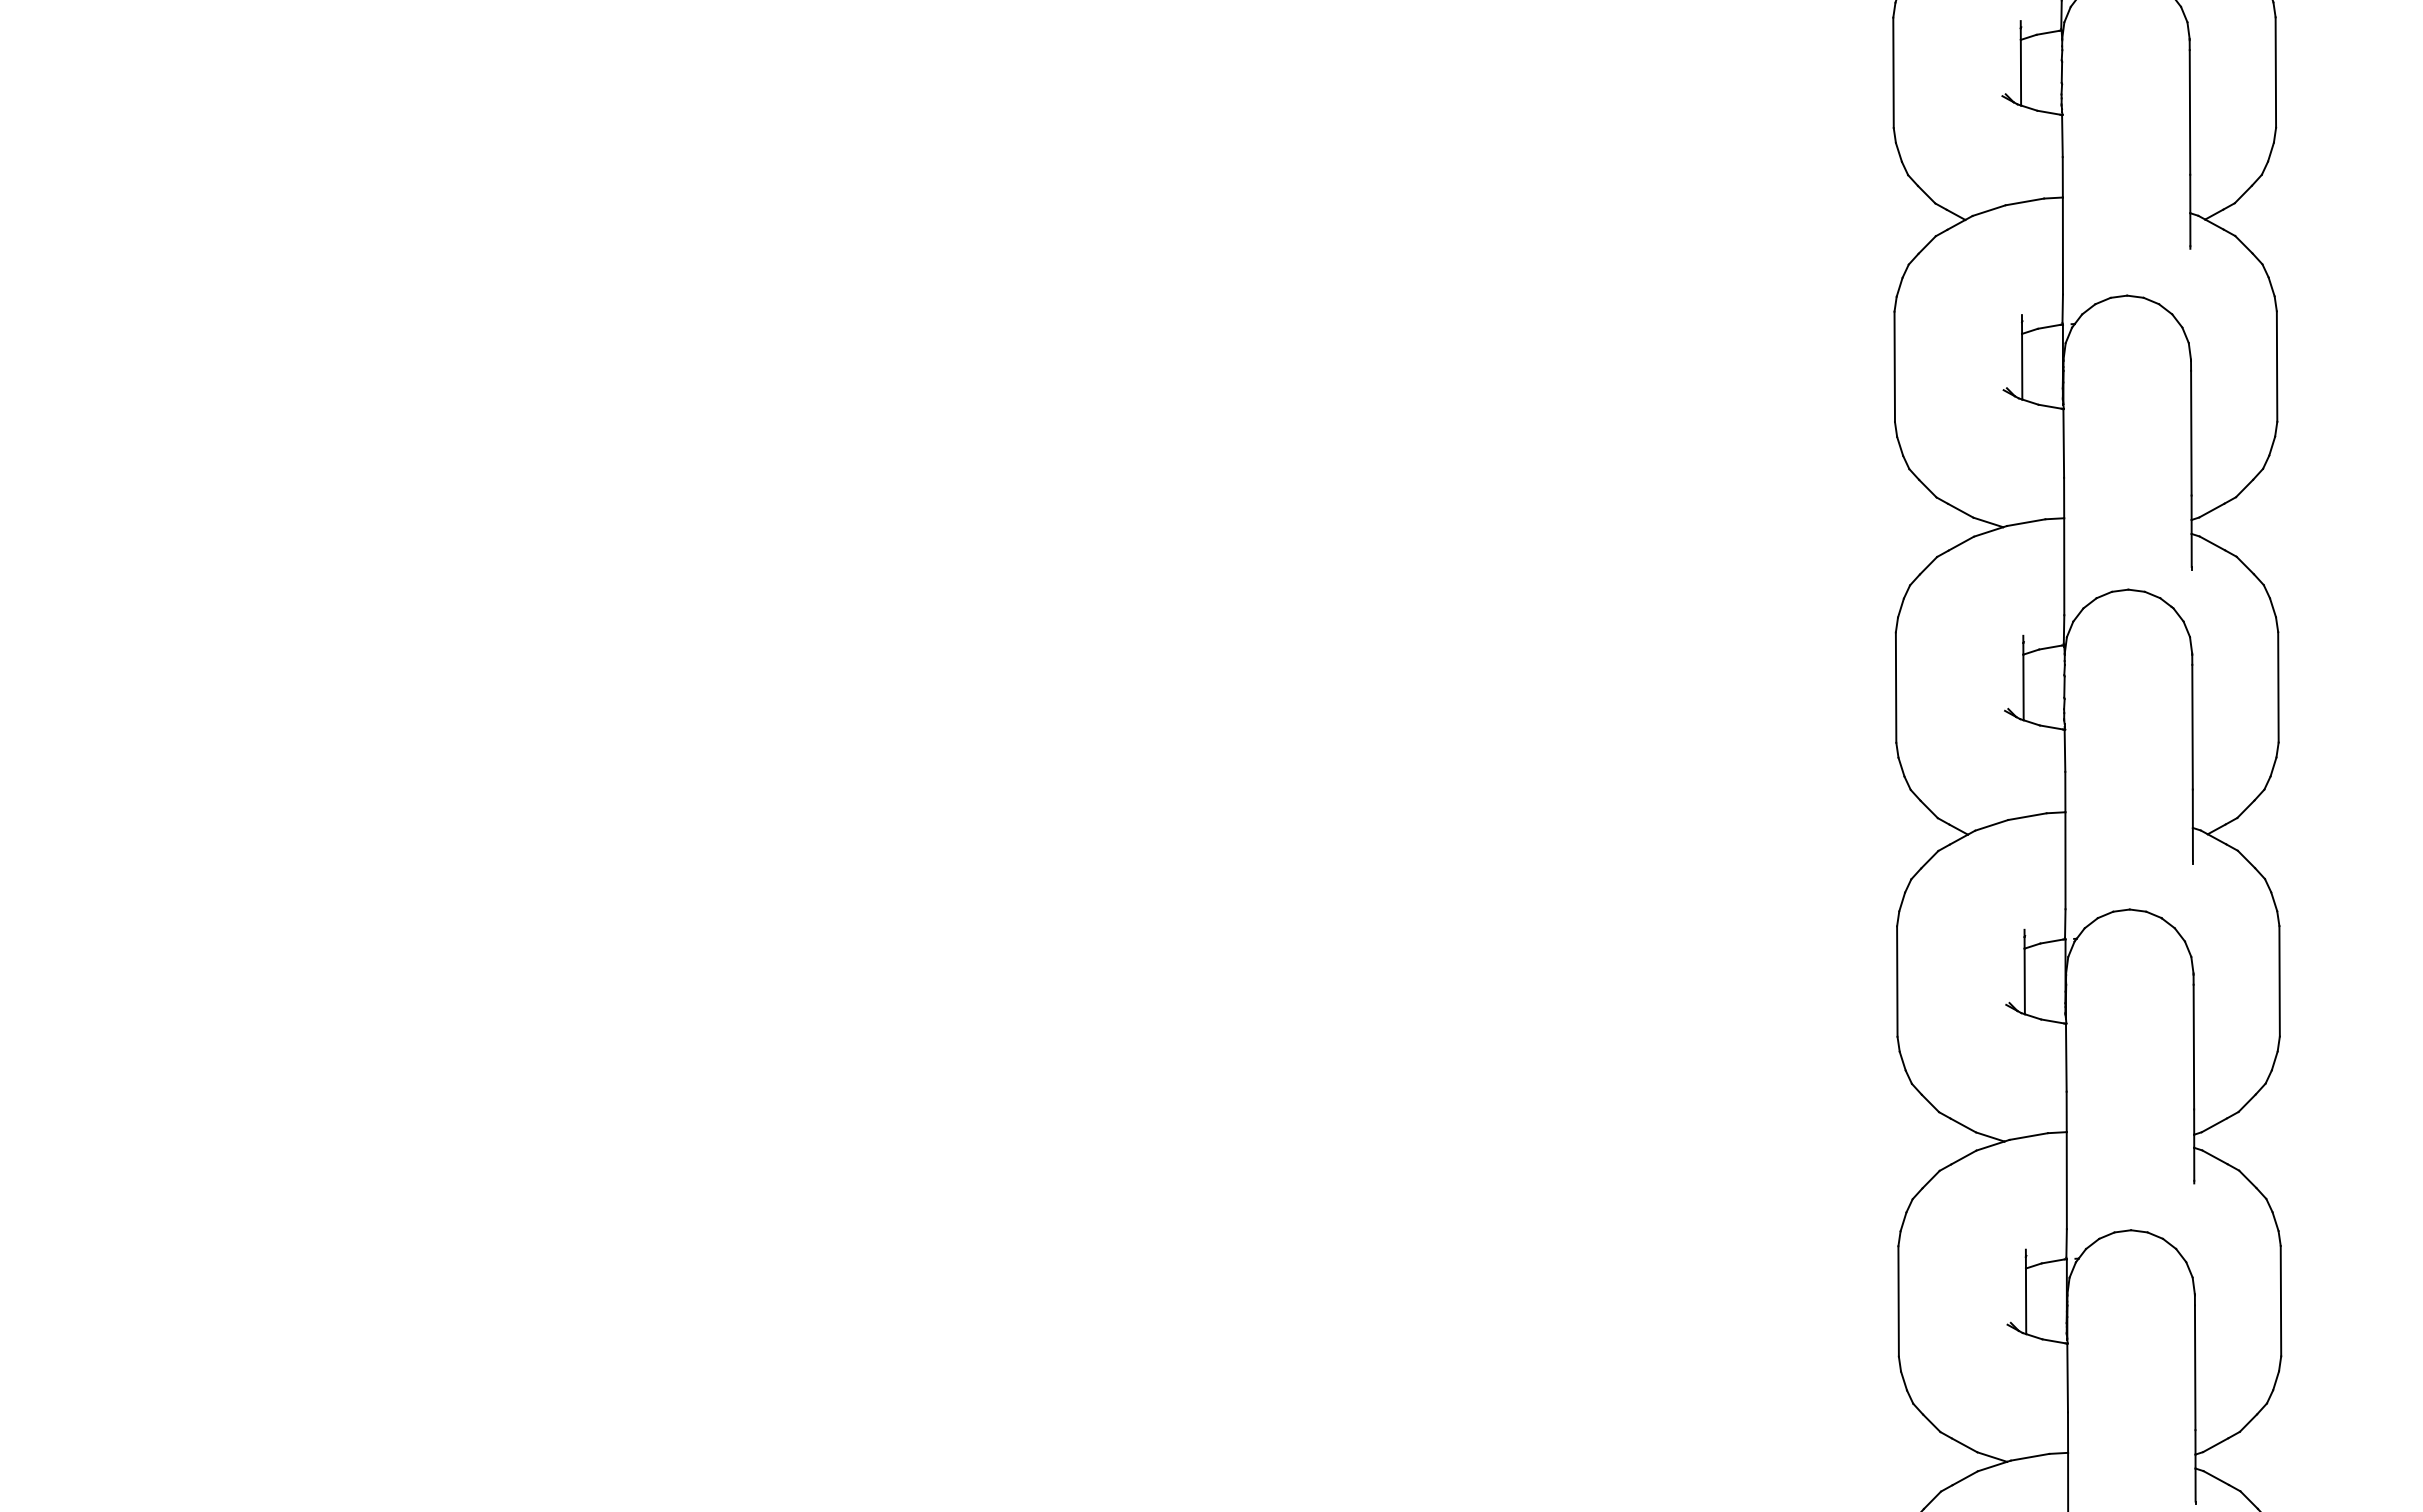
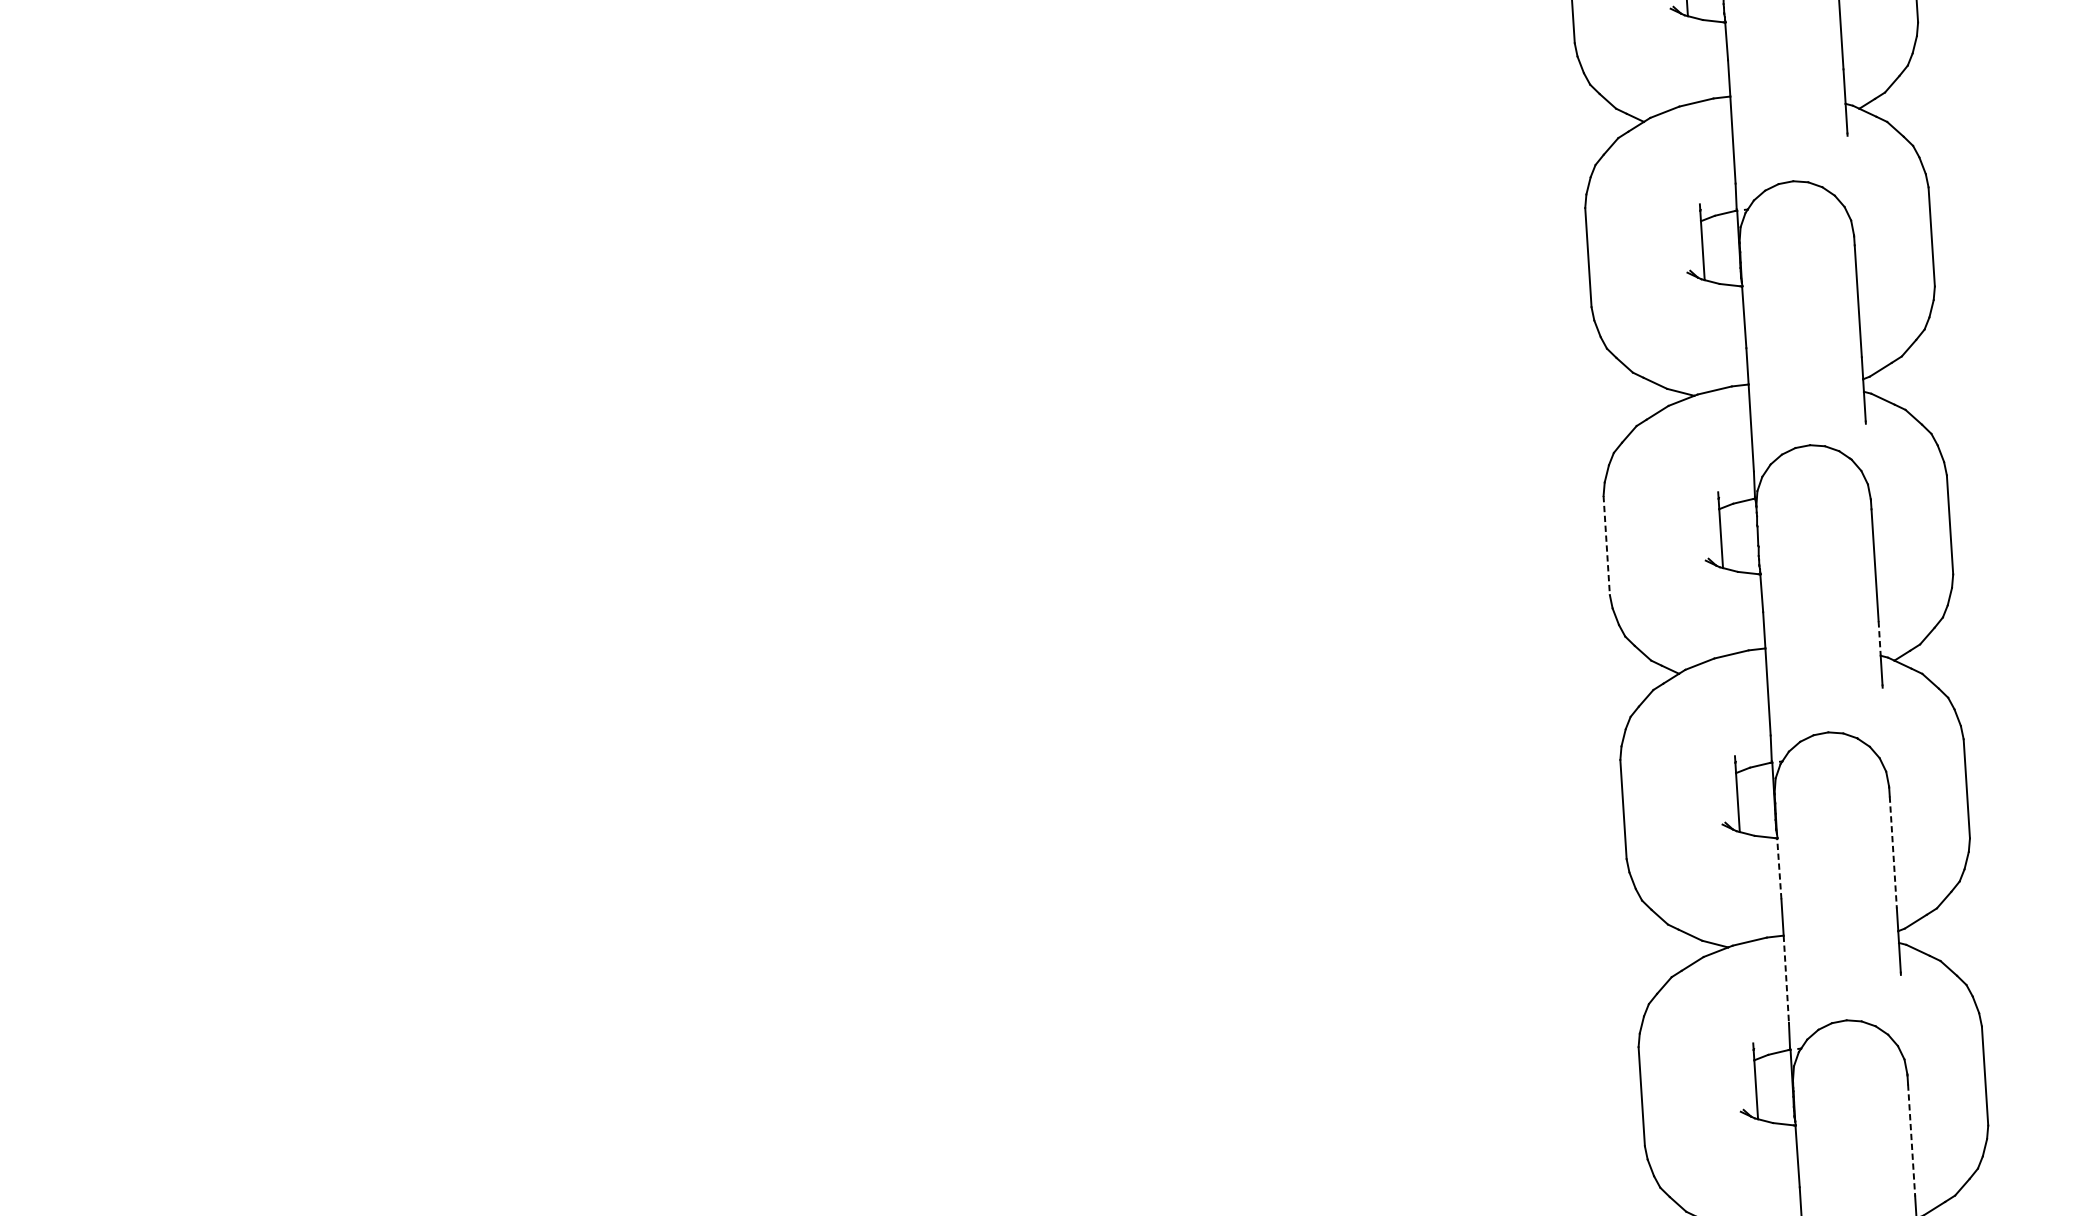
line: (1896, 688) -> (1607, 546), solid -> dashed
line: (2192, 809) -> (1879, 639), solid -> dashed
line: (2193, 1047) -> (1892, 852), solid -> dashed
line: (2066, 1058) -> (1779, 869), solid -> dashed
line: (2066, 1181) -> (1786, 979), solid -> dashed
line: (2195, 1368) -> (1911, 1141), solid -> dashed

